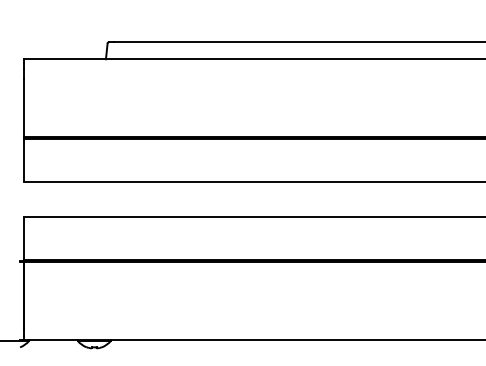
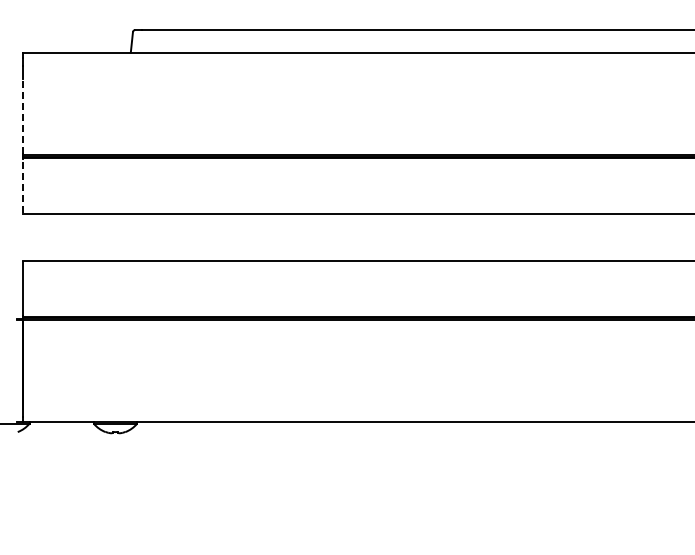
line: (23, 107) -> (22, 116), solid -> dashed
line: (23, 160) -> (22, 186), solid -> dashed

